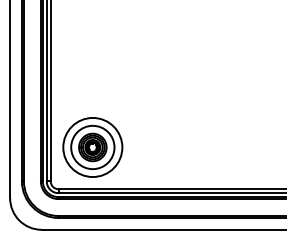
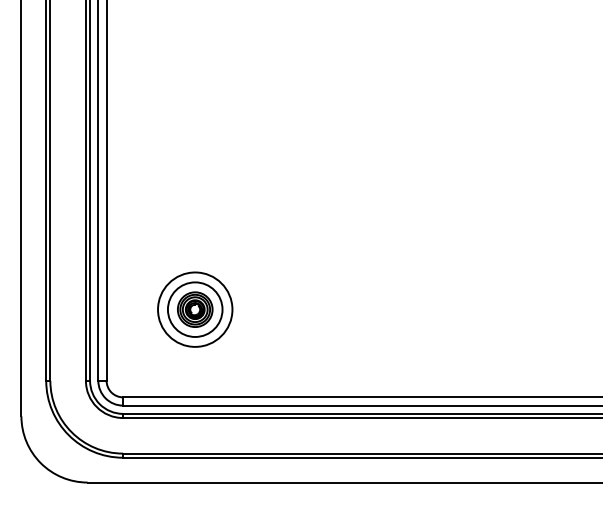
part: (92, 147) -> (194, 309), size x0.6

